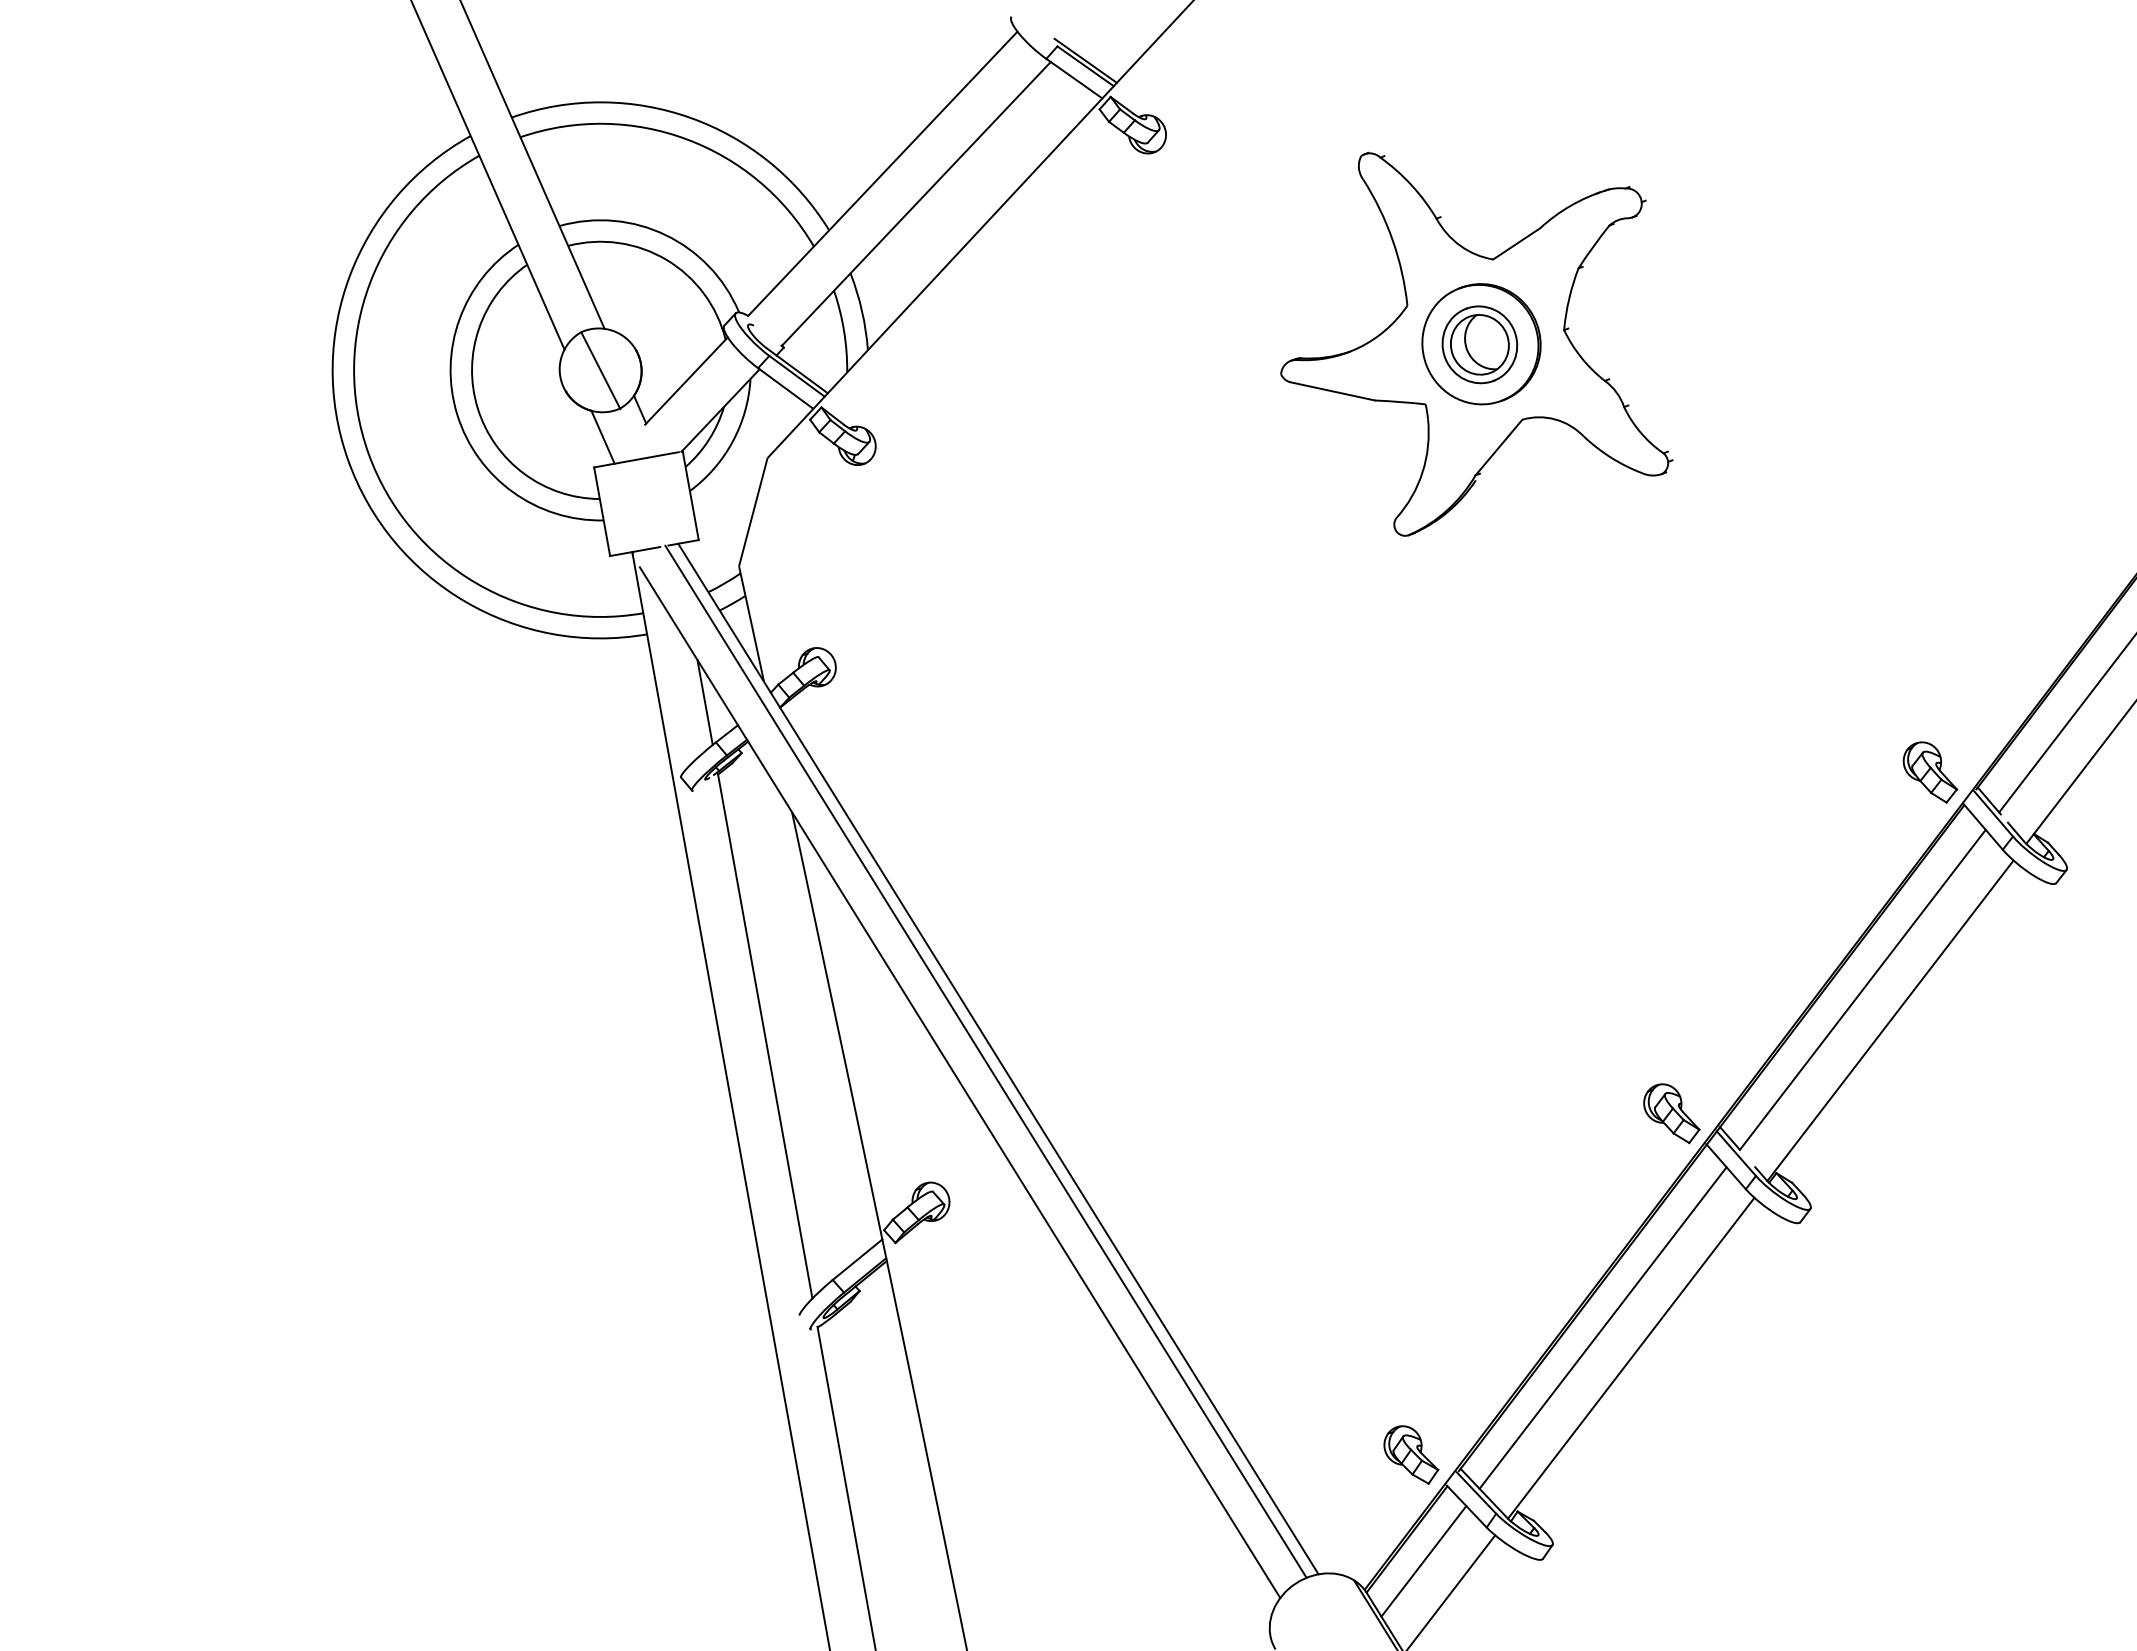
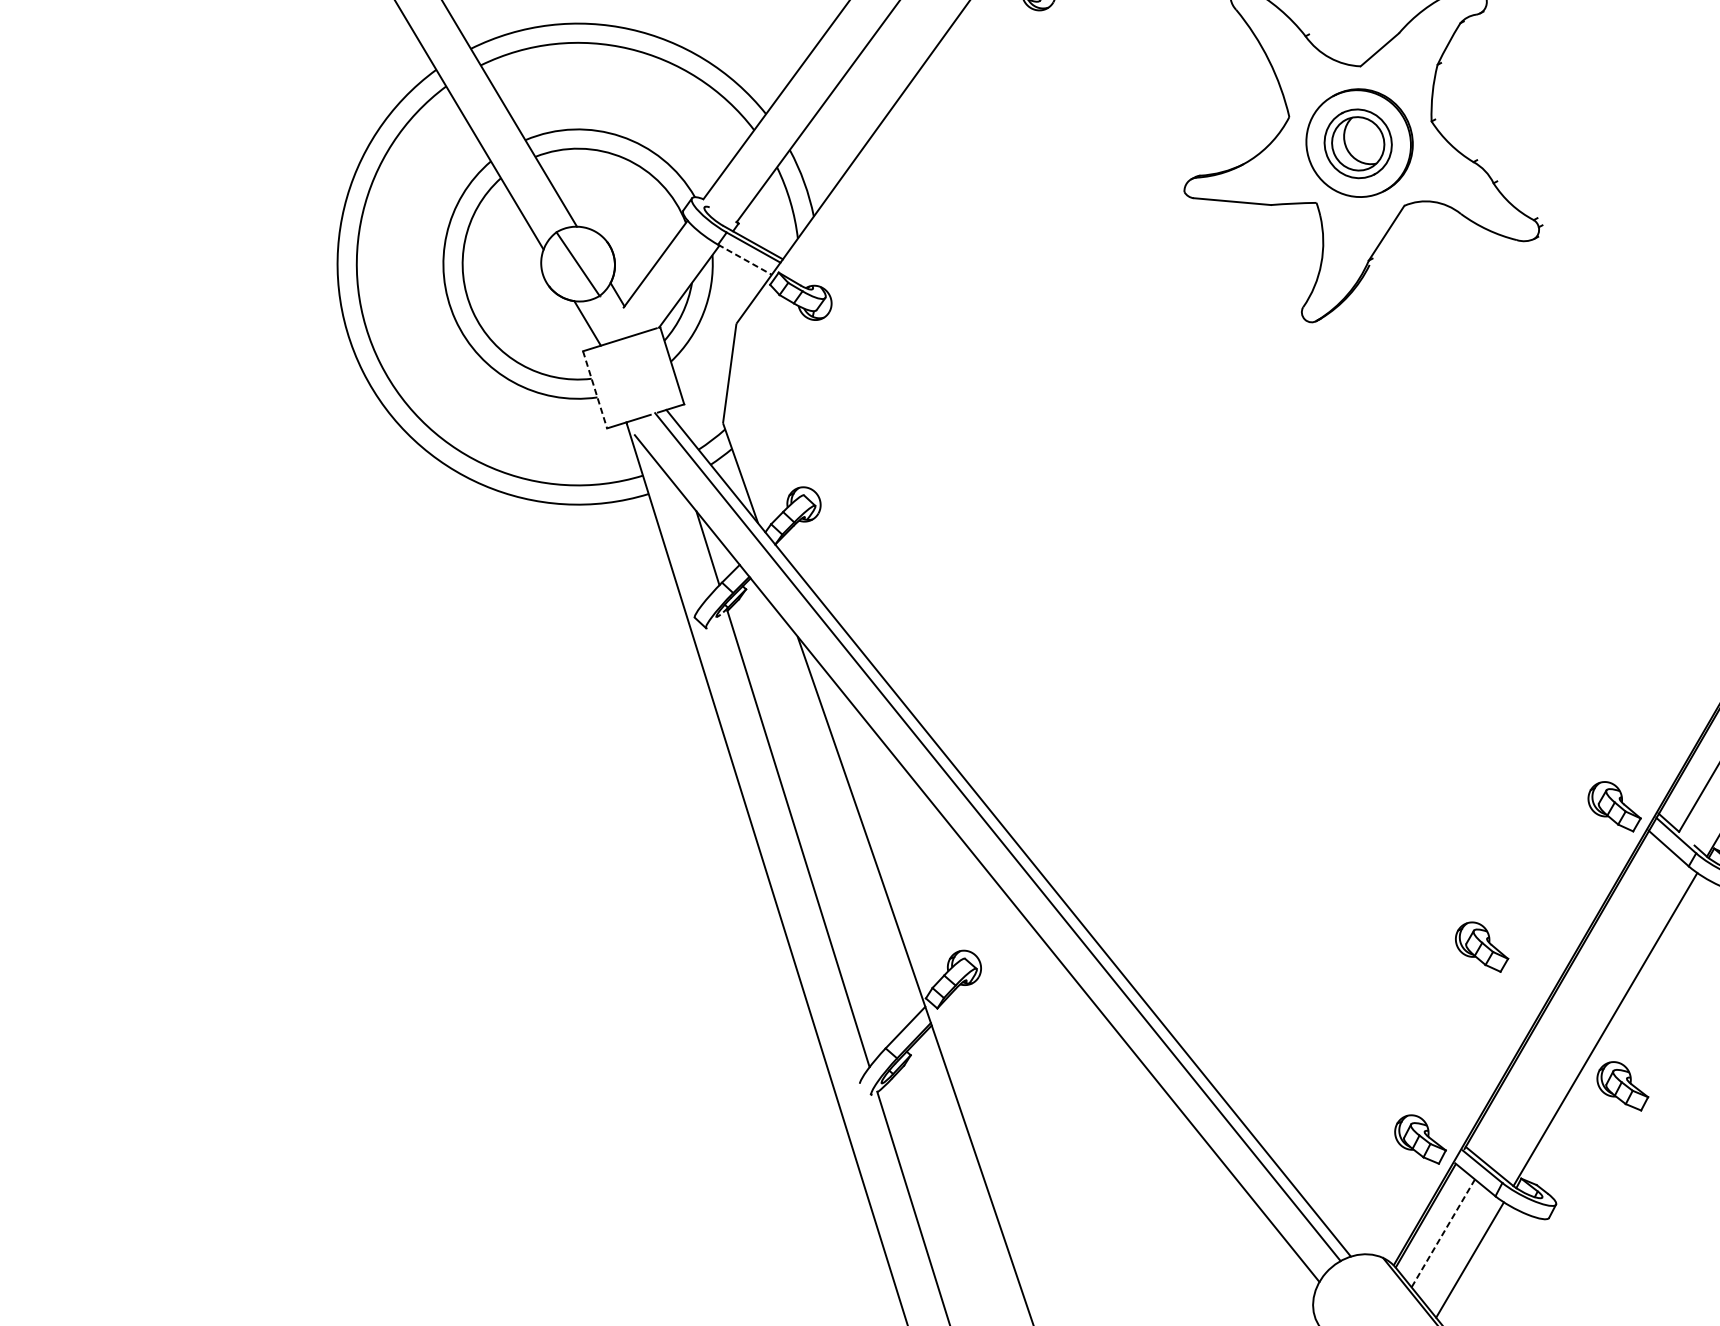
line: (786, 388) -> (745, 259), solid -> dashed
line: (602, 512) -> (595, 390), solid -> dashed
part: (1505, 1250) -> (1481, 947), added
line: (1602, 1327) -> (1576, 1005), removed
part: (1642, 1423) -> (1622, 1086), added
line: (1423, 1561) -> (1442, 1233), solid -> dashed

